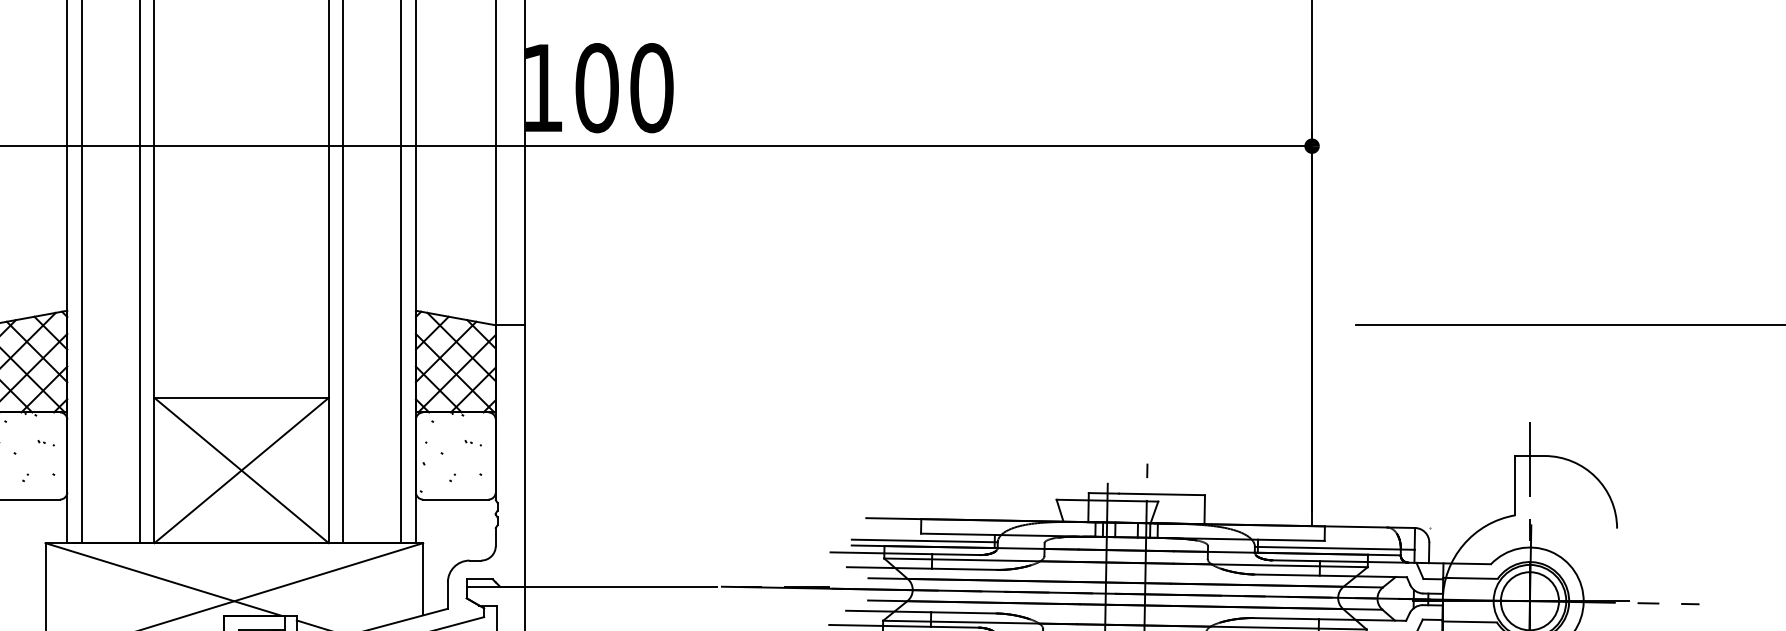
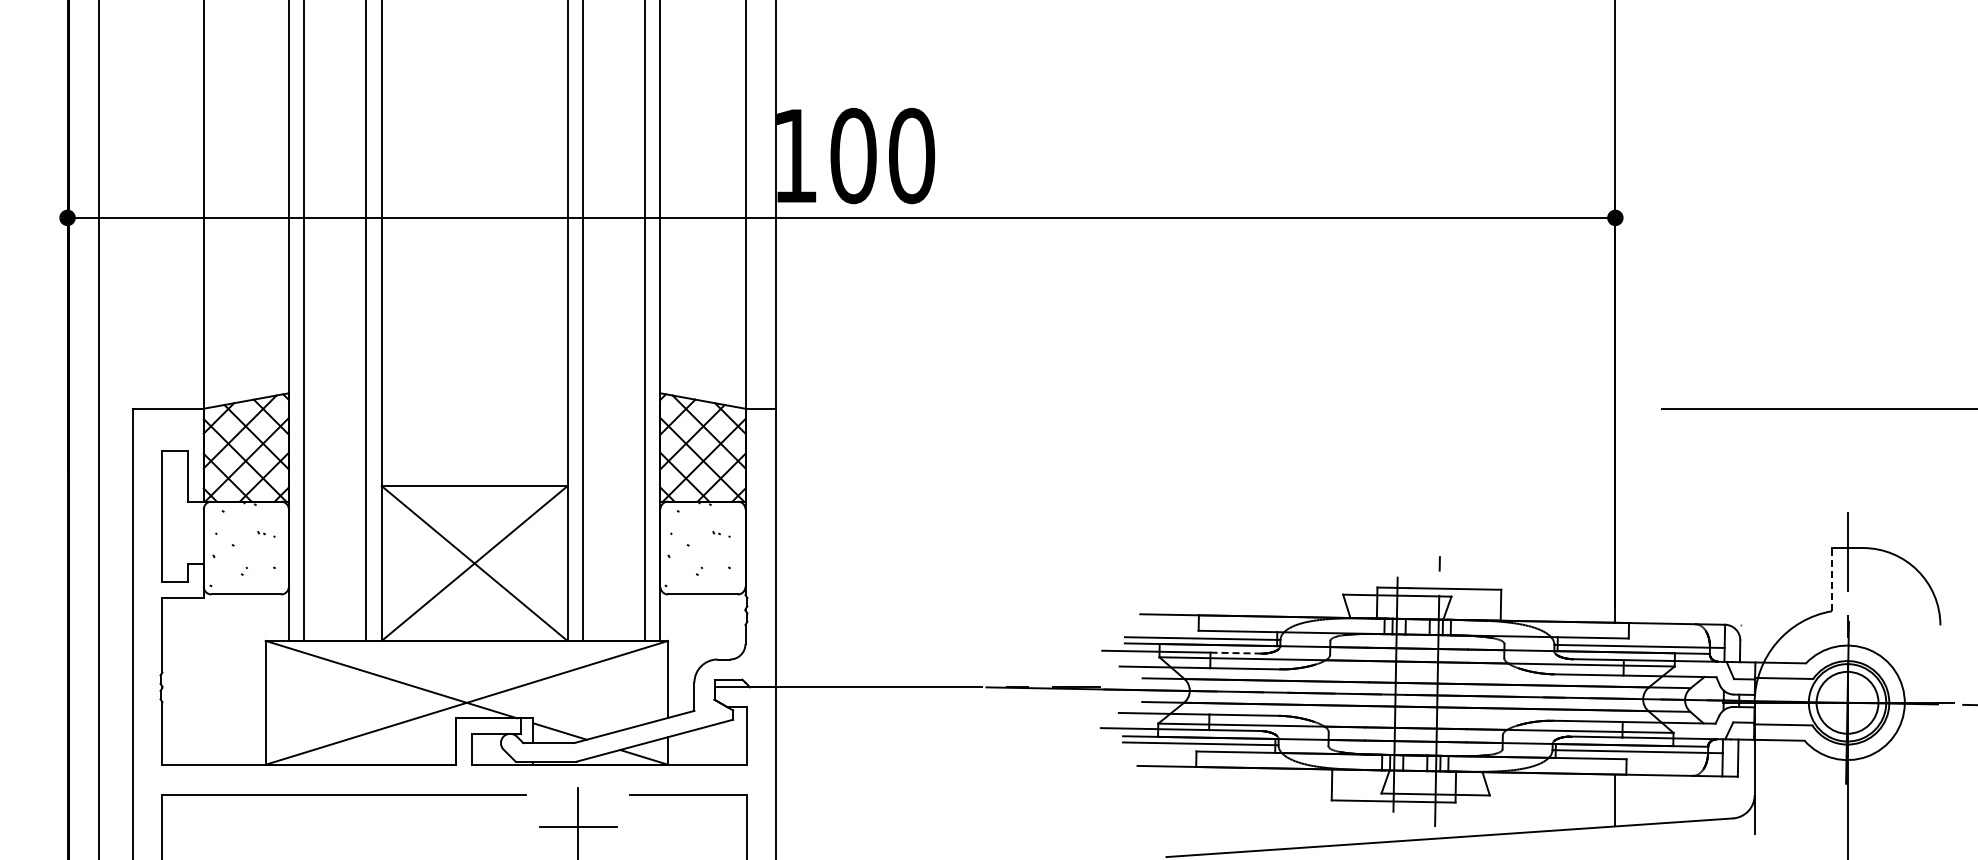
line: (1515, 485) -> (1832, 579), solid -> dashed
line: (956, 554) -> (1236, 653), solid -> dashed

